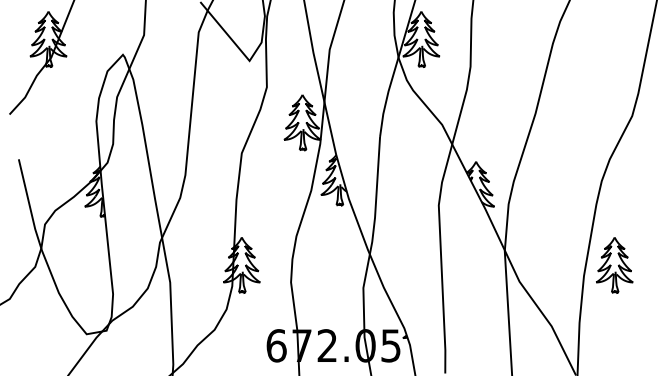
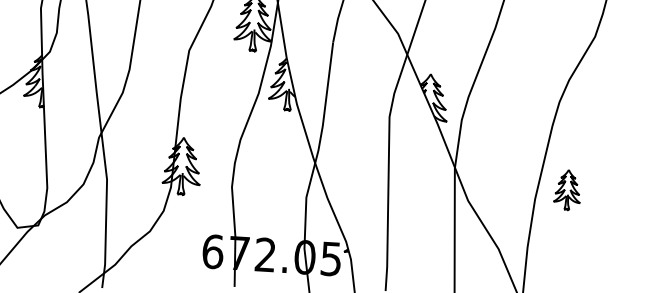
part: (614, 265) -> (567, 190), size x0.7

